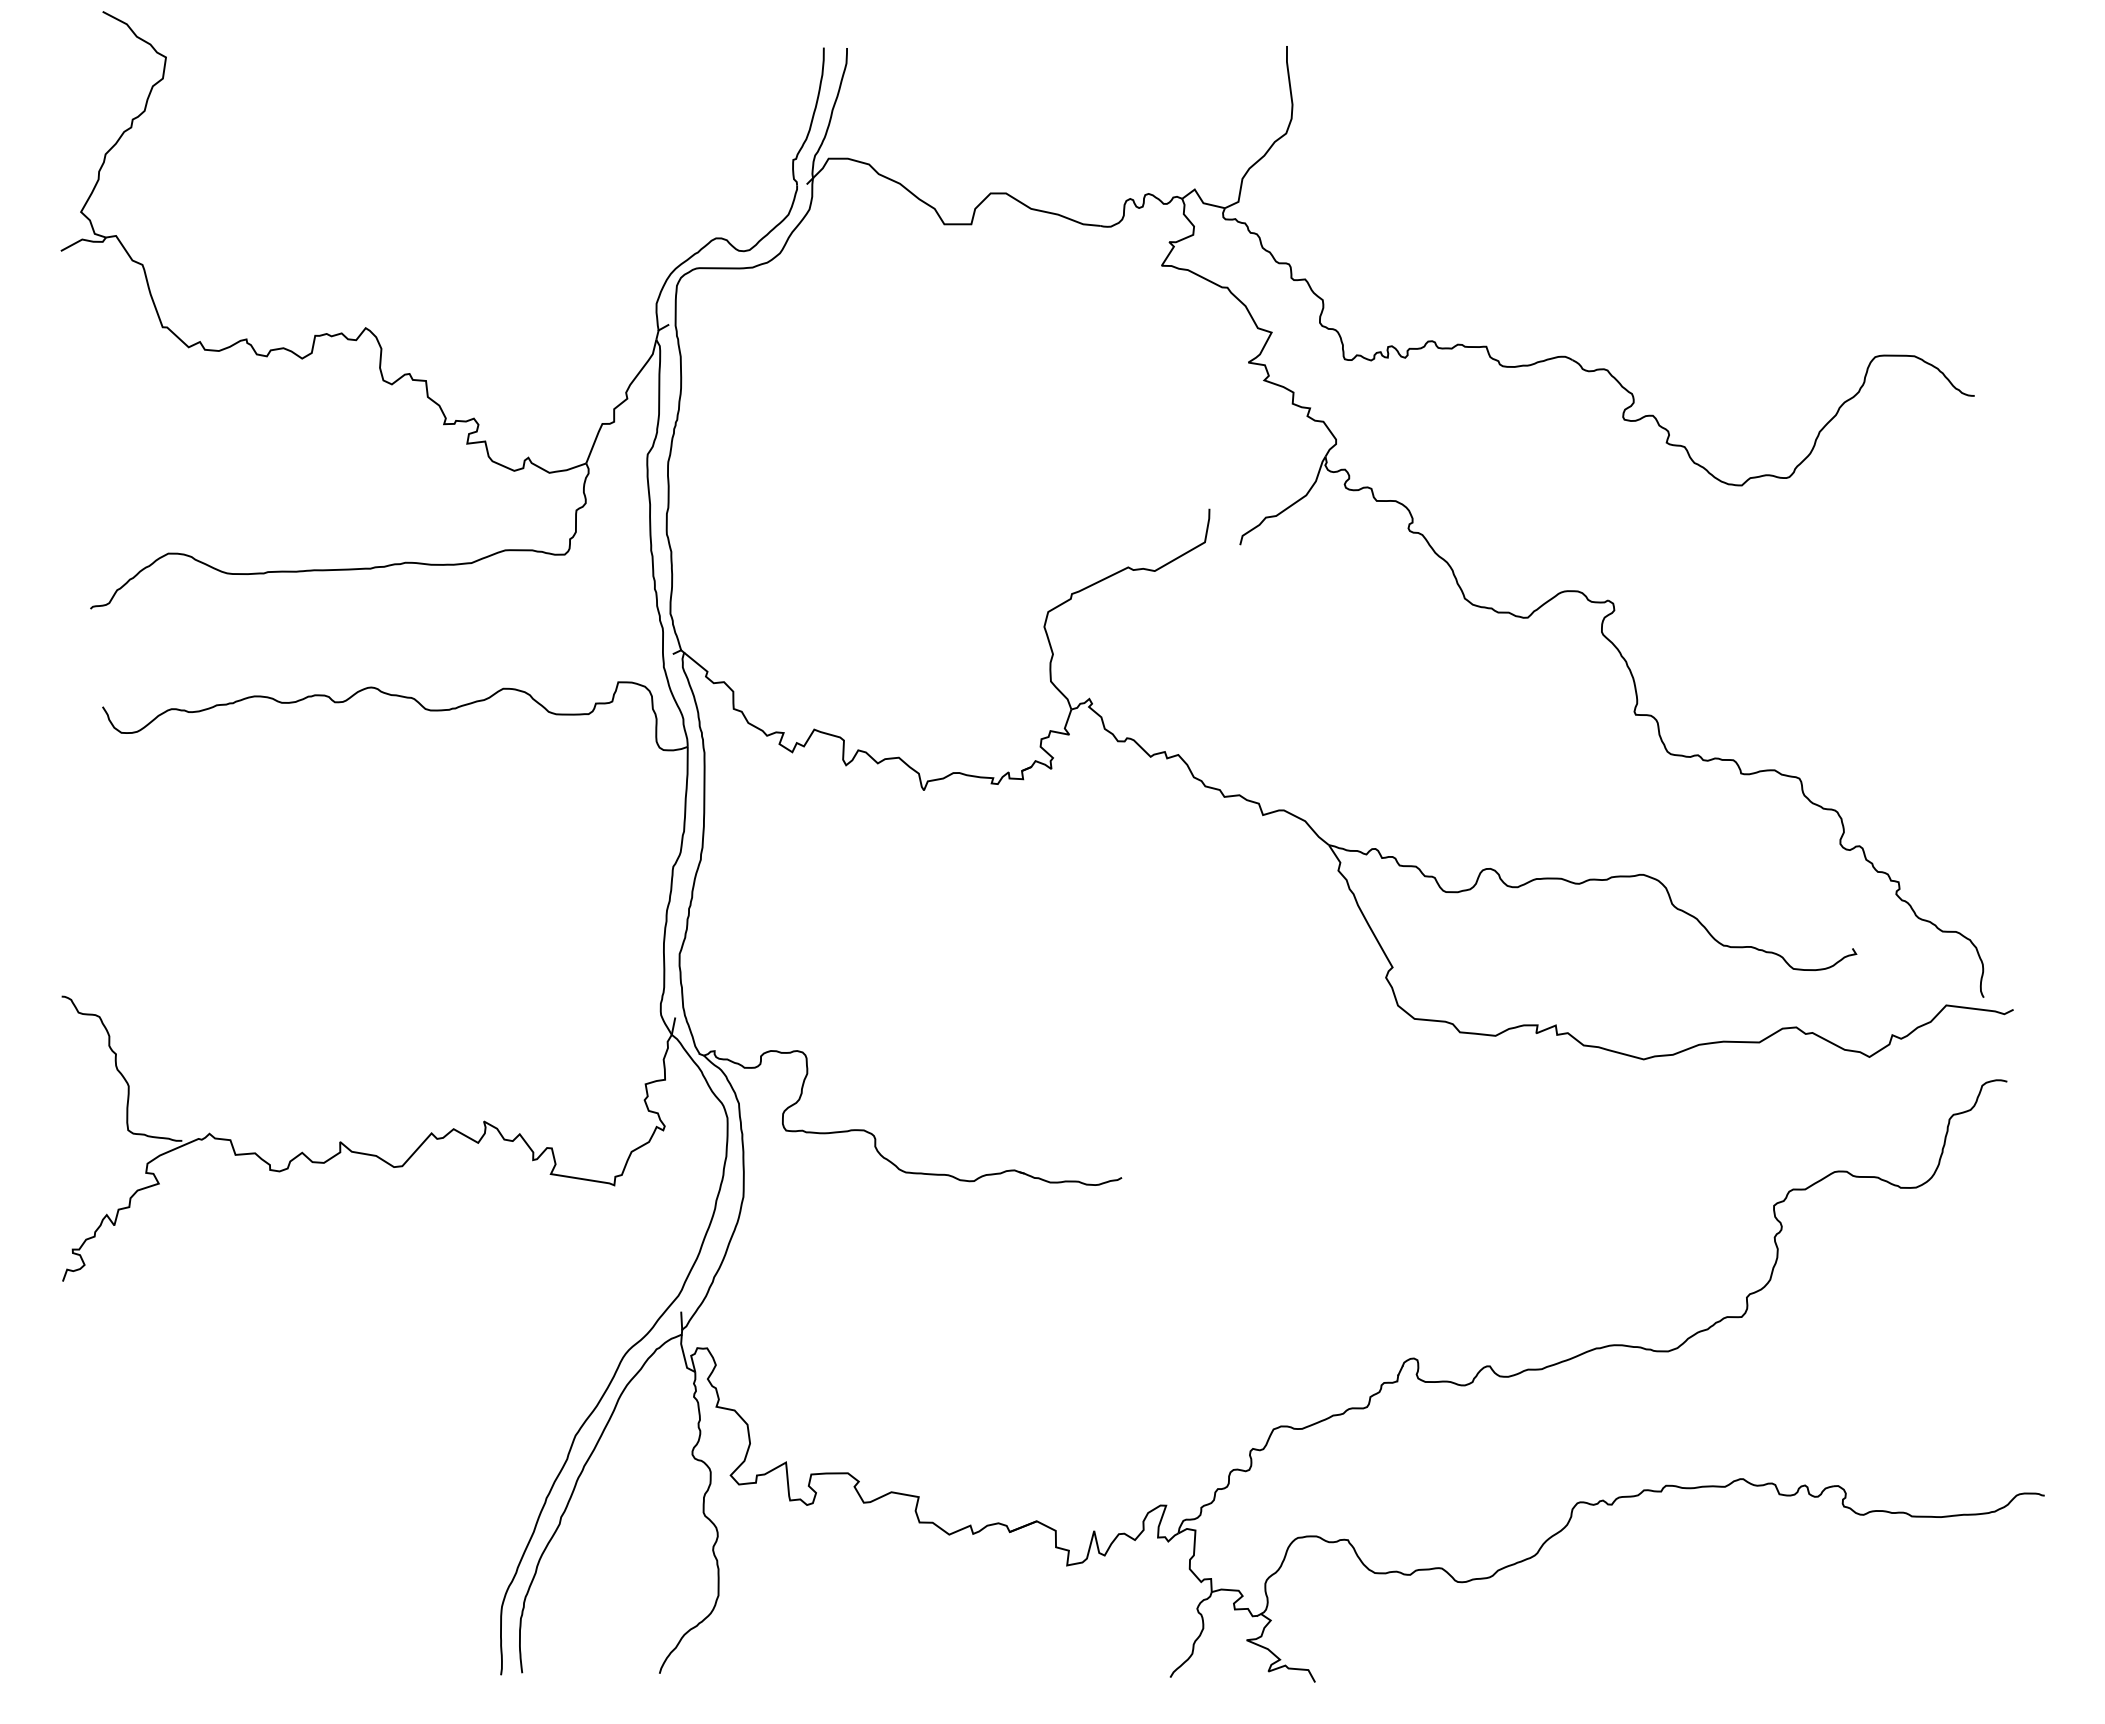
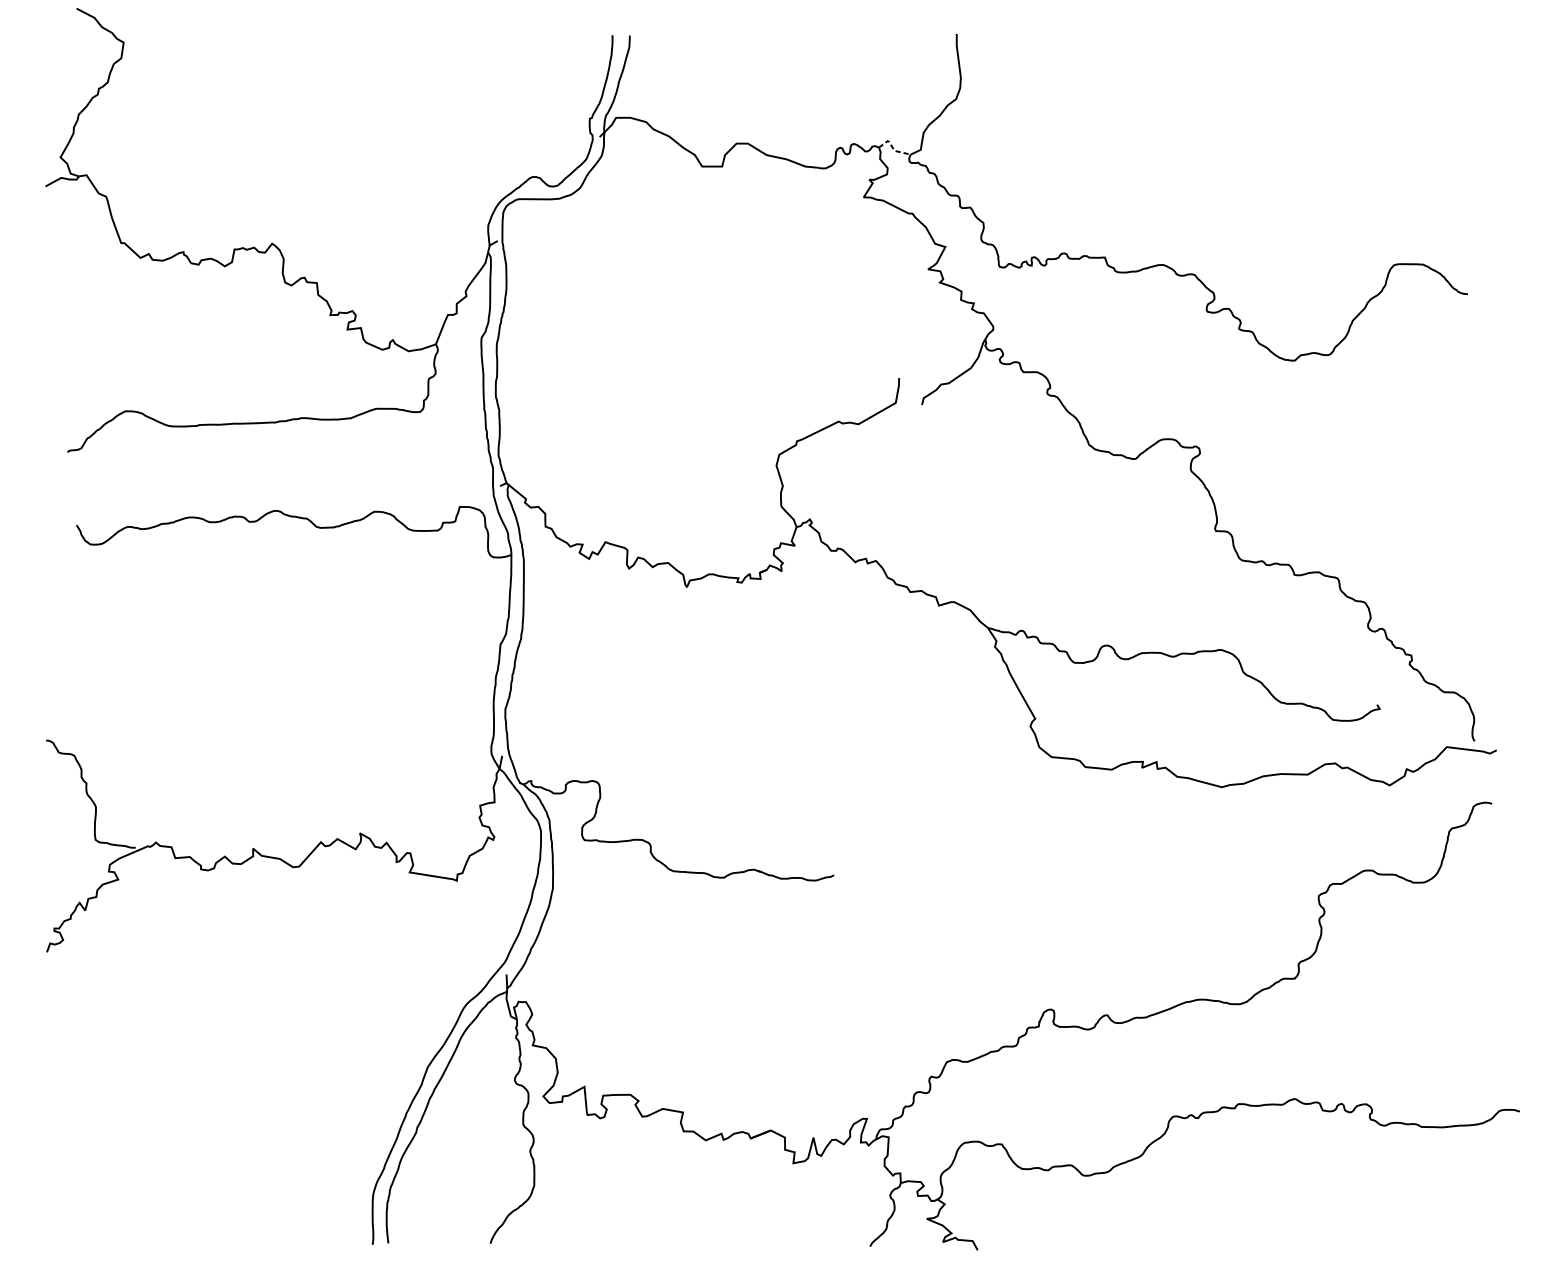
line: (1200, 199) -> (892, 148), solid -> dashed

